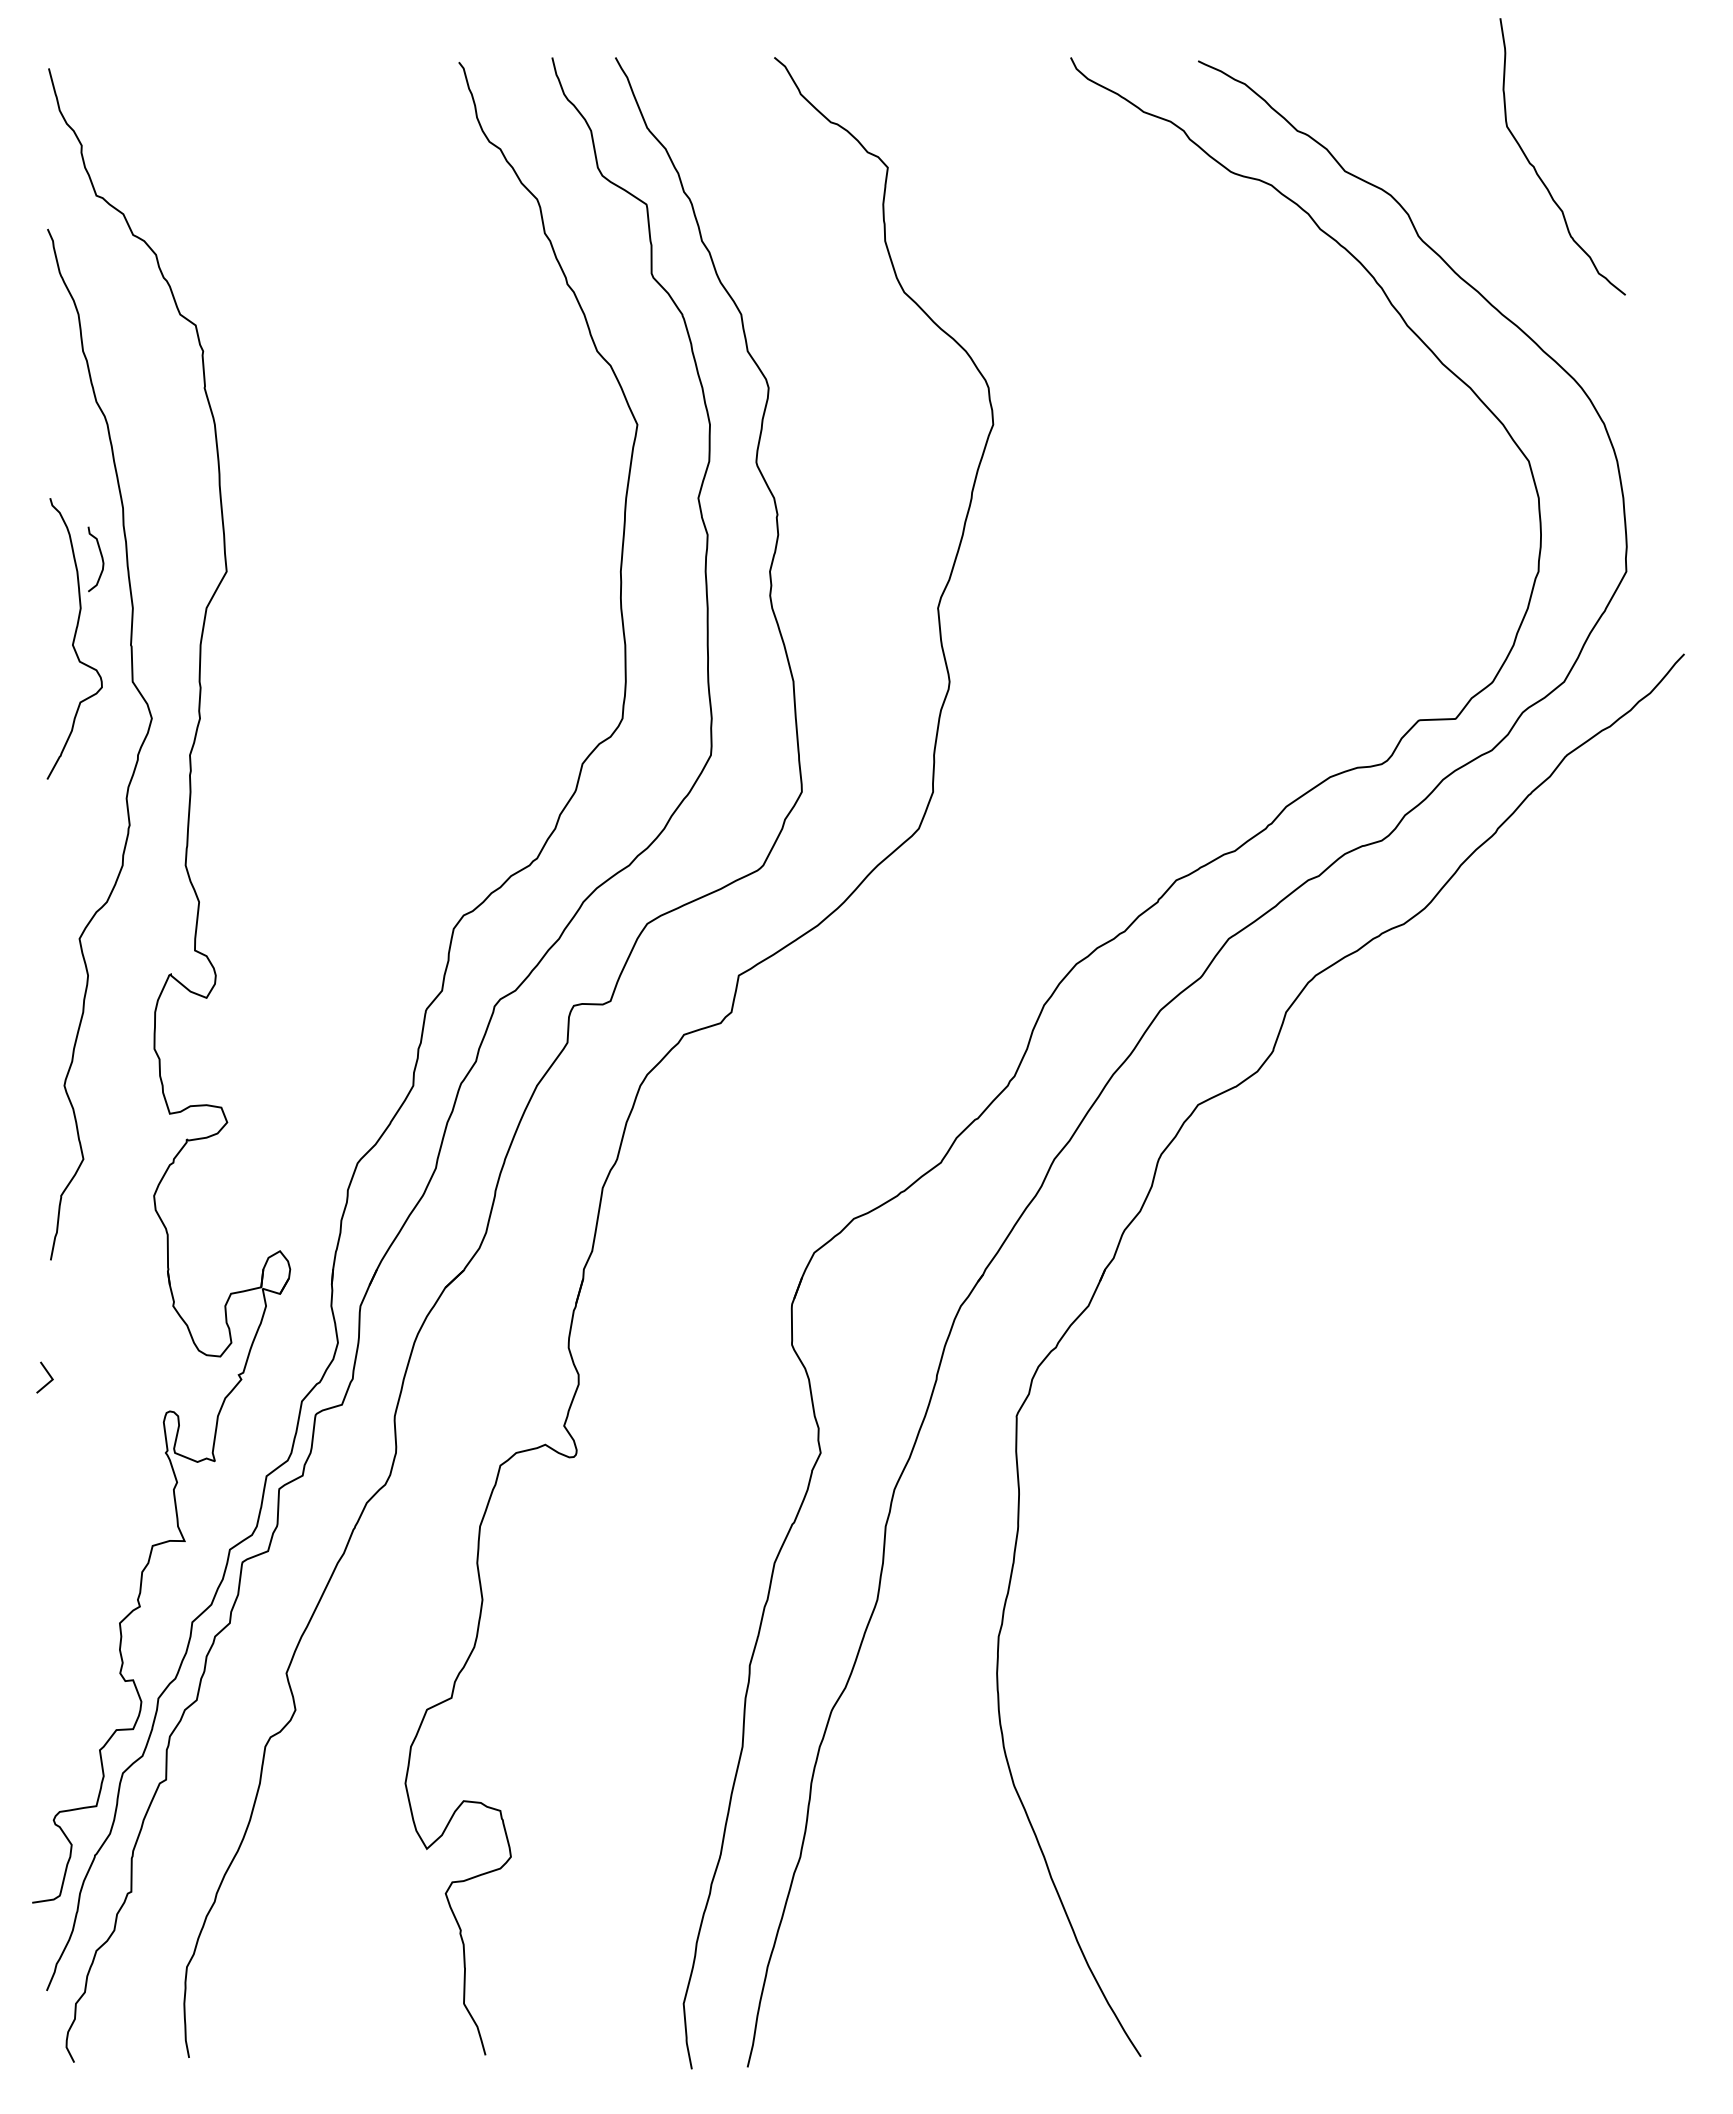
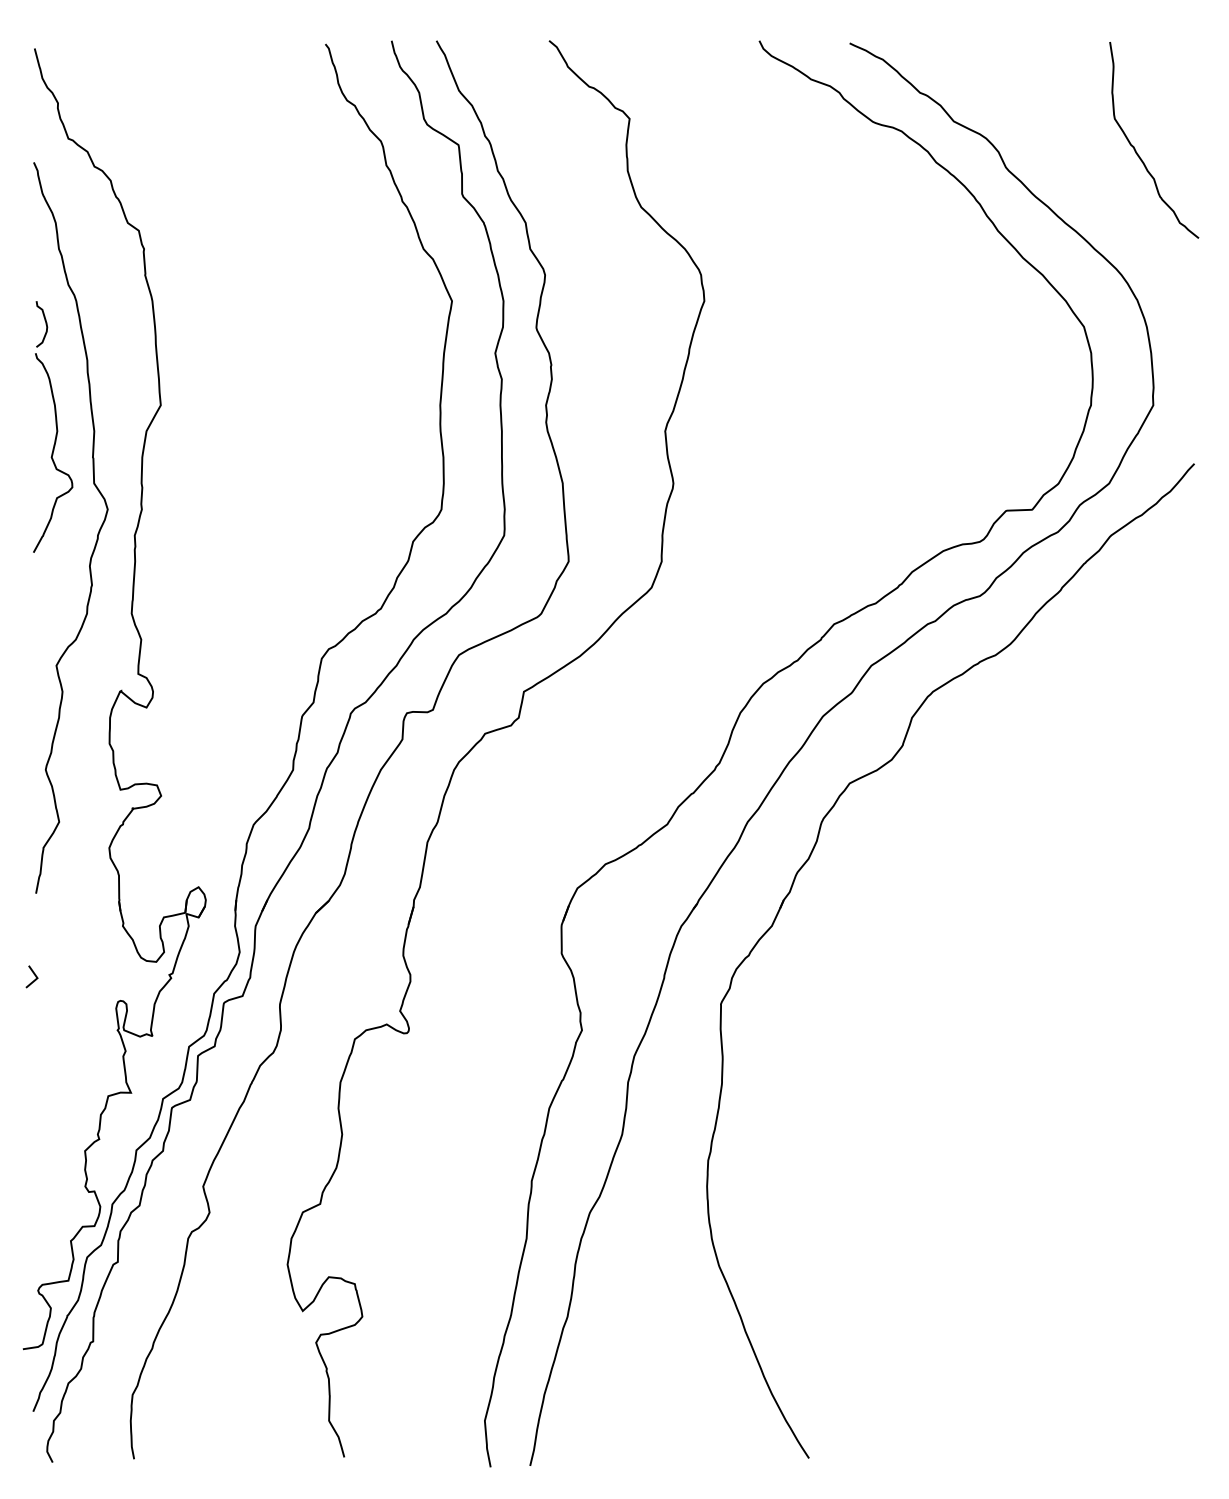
curve: (1535, 167) -> (1134, 147), moved
curve: (101, 559) -> (45, 324), moved

